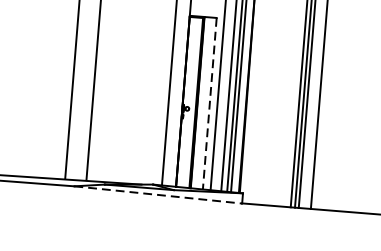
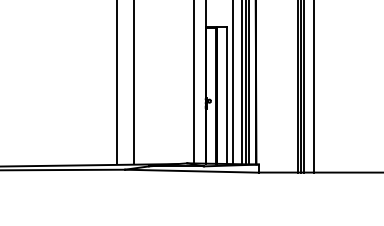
line: (209, 104) -> (226, 96), dashed -> solid
line: (158, 195) -> (192, 171), dashed -> solid

